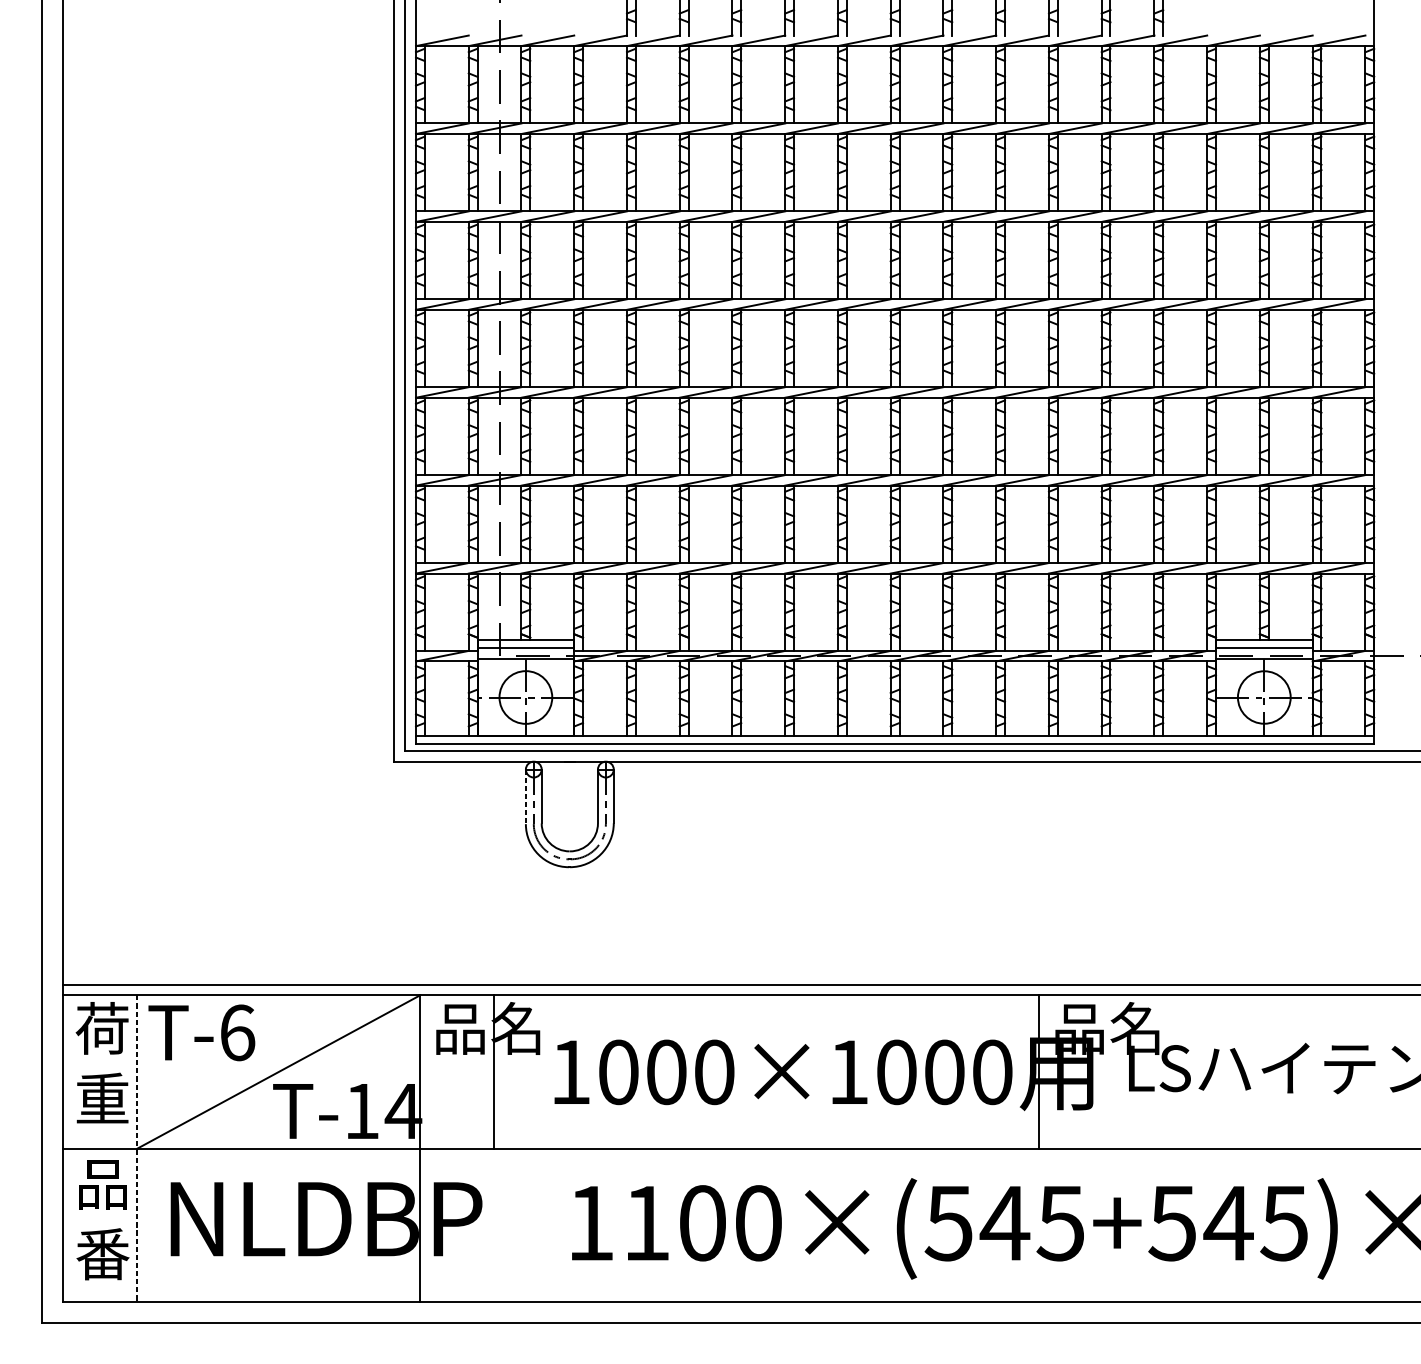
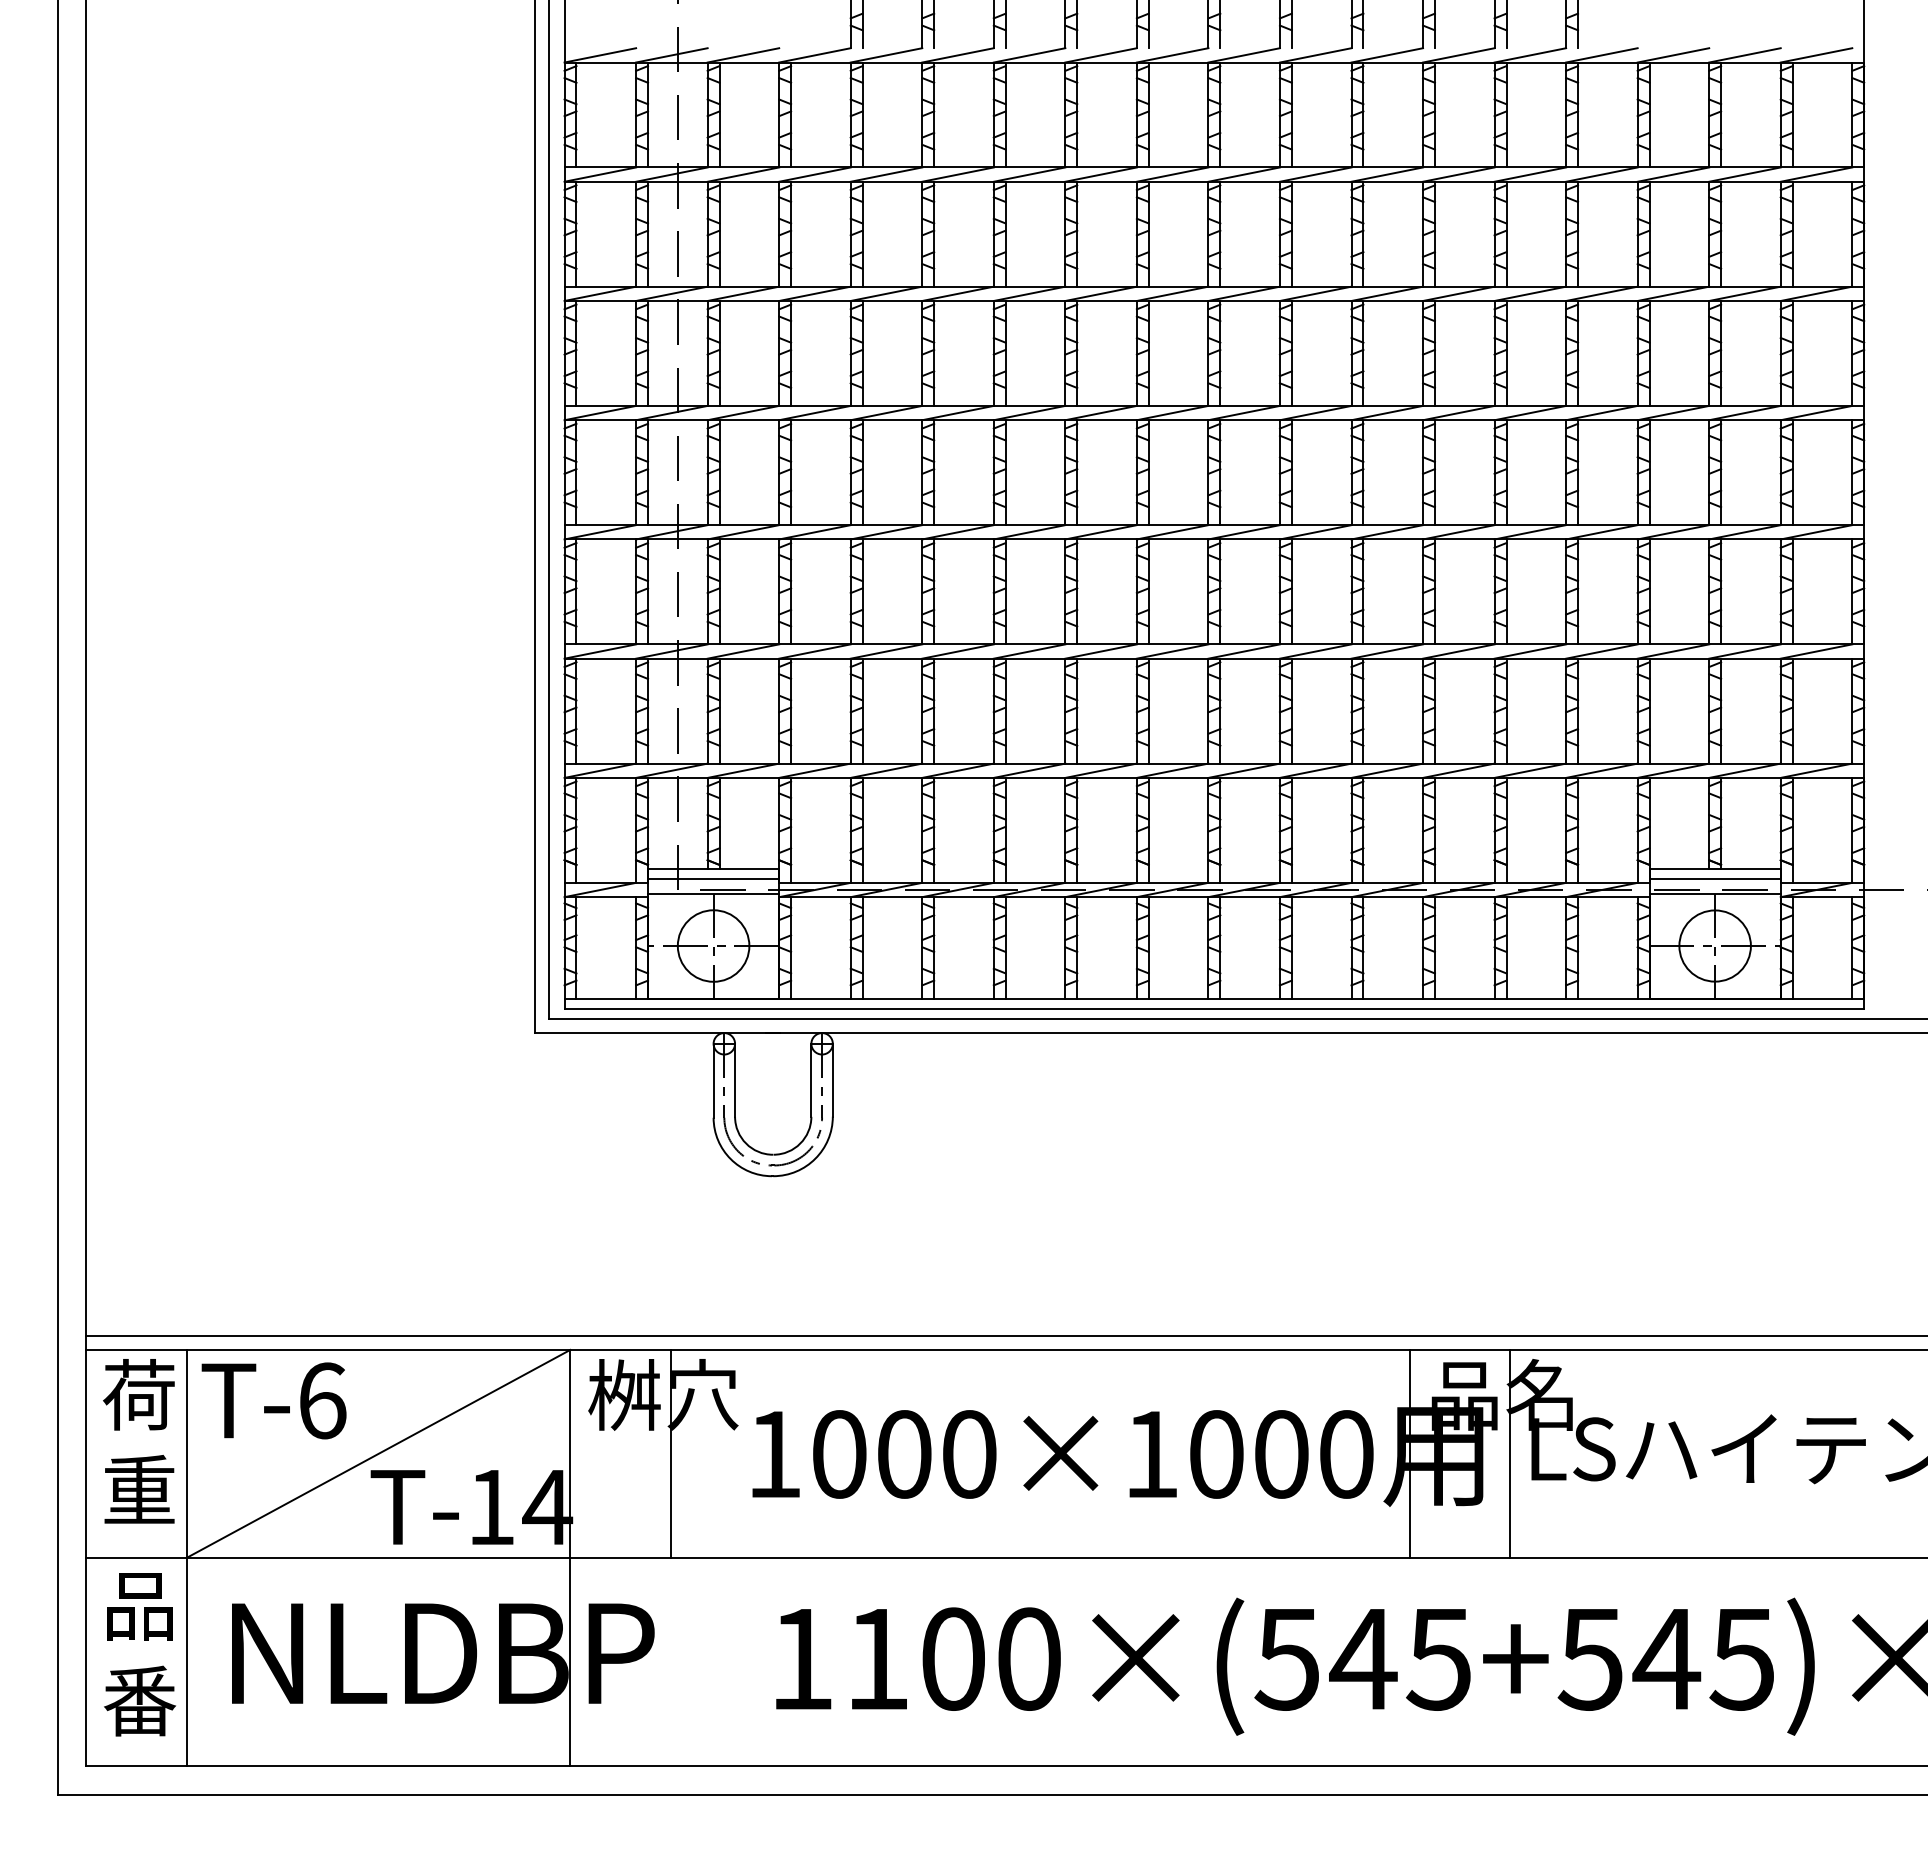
line: (525, 796) -> (713, 1080), dashed -> solid
text: (488, 1028) -> (663, 1394), 品名 -> 桝穴
line: (1113, 1071) -> (1510, 1453), added
line: (137, 1149) -> (186, 1558), dashed -> solid

